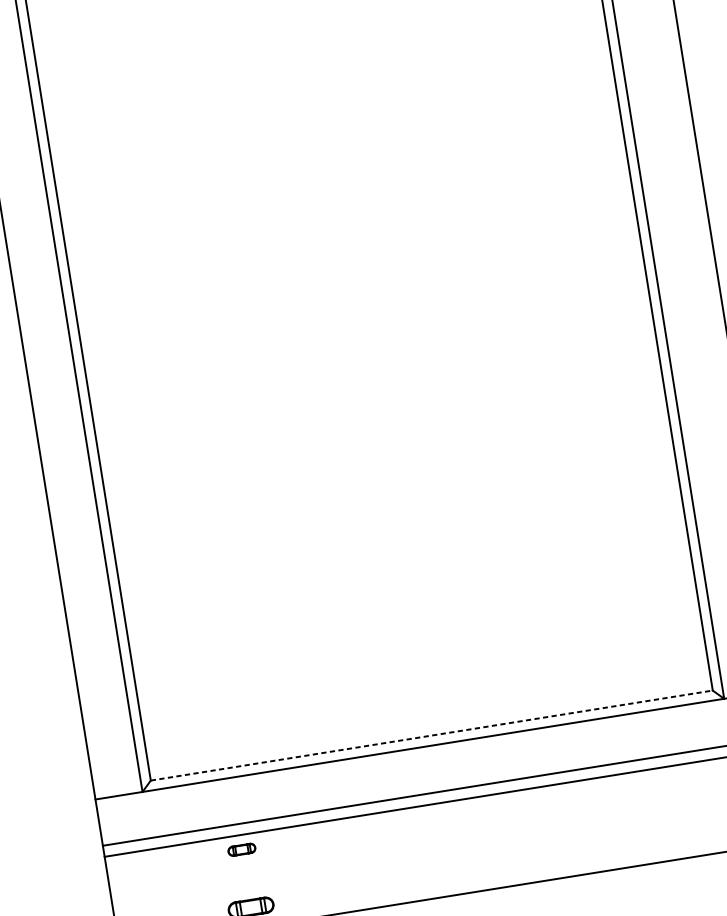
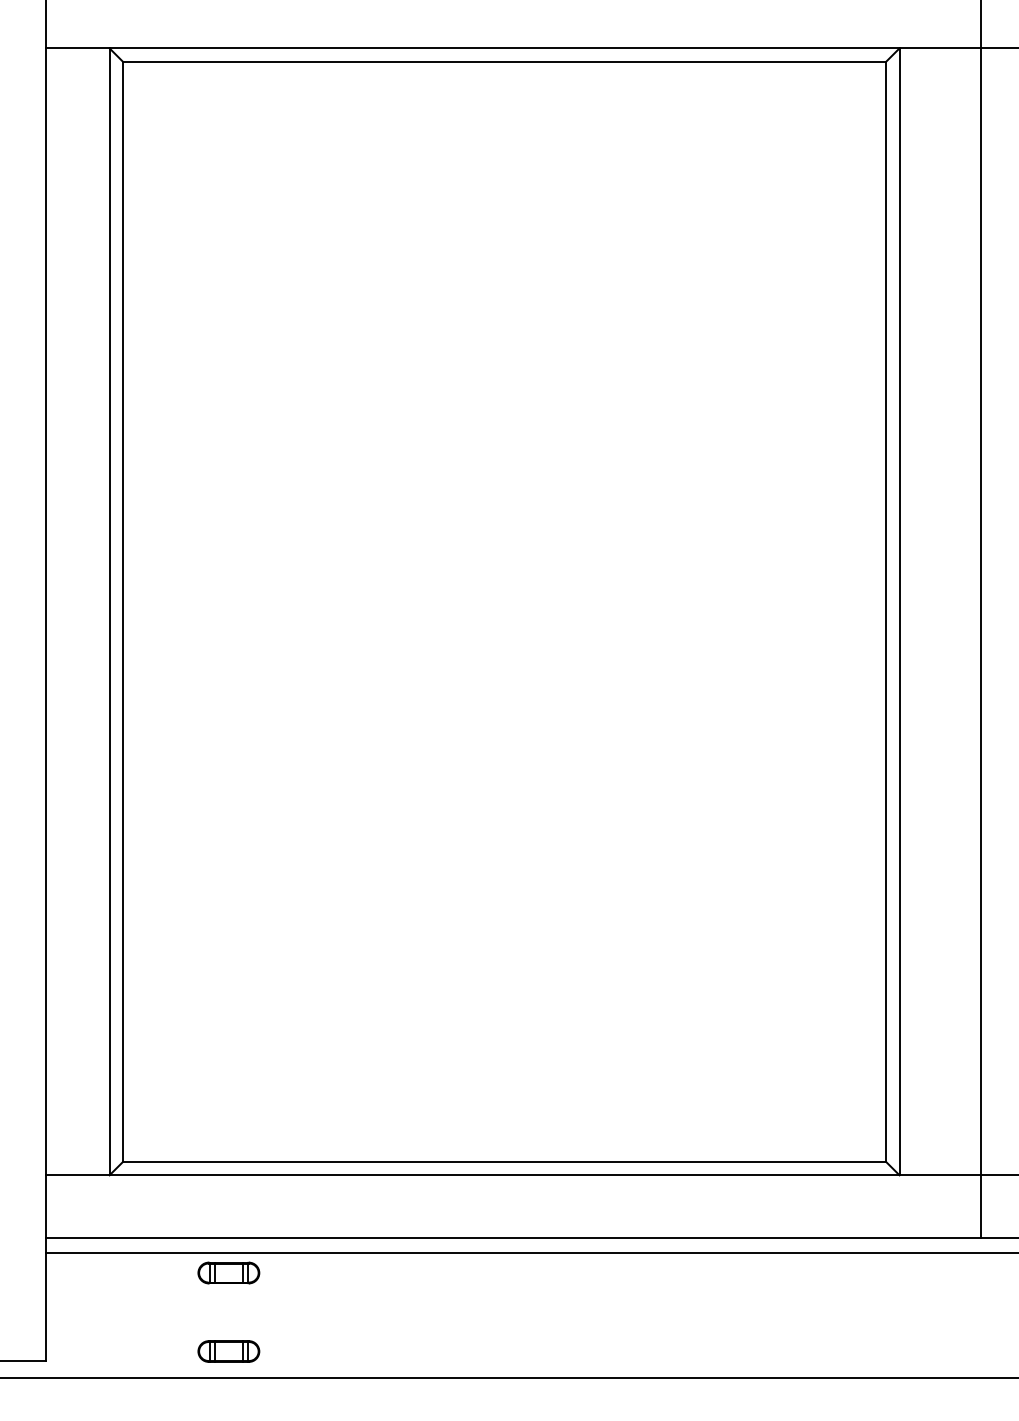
line: (431, 735) -> (504, 1161), dashed -> solid
part: (241, 849) -> (228, 1272), size x1.67

